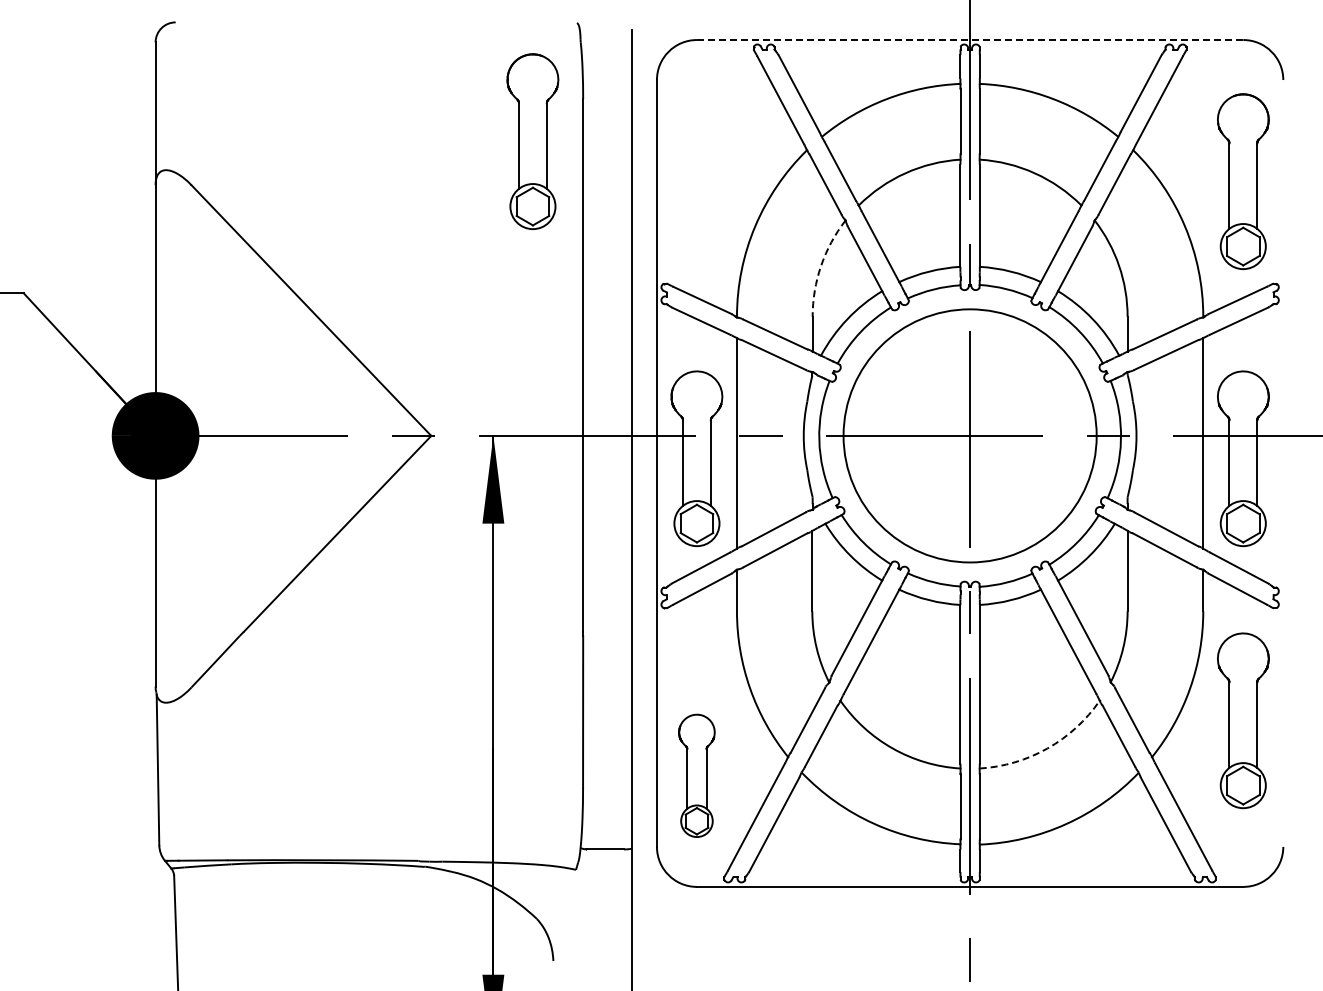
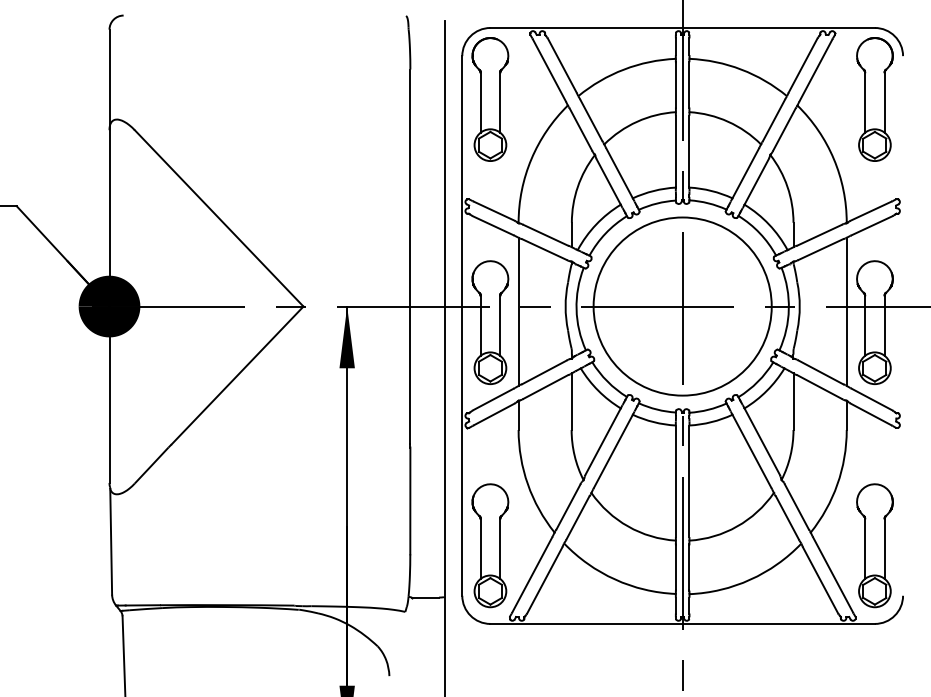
line: (969, 40) -> (682, 28), dashed -> solid
part: (532, 141) -> (490, 99), moved
part: (1243, 181) -> (875, 99), moved
arc: (821, 265) -> (578, 186), dashed -> solid
part: (1243, 720) -> (875, 545), moved
arc: (1047, 748) -> (737, 526), dashed -> solid
part: (696, 775) -> (490, 545), size x1.43

